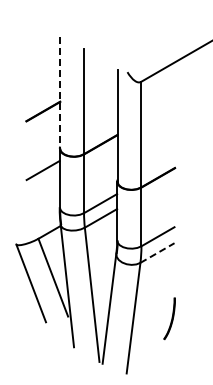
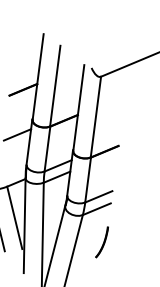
line: (60, 93) -> (38, 77), dashed -> solid
line: (157, 253) -> (96, 209), dashed -> solid
part: (169, 318) -> (101, 242), moved

